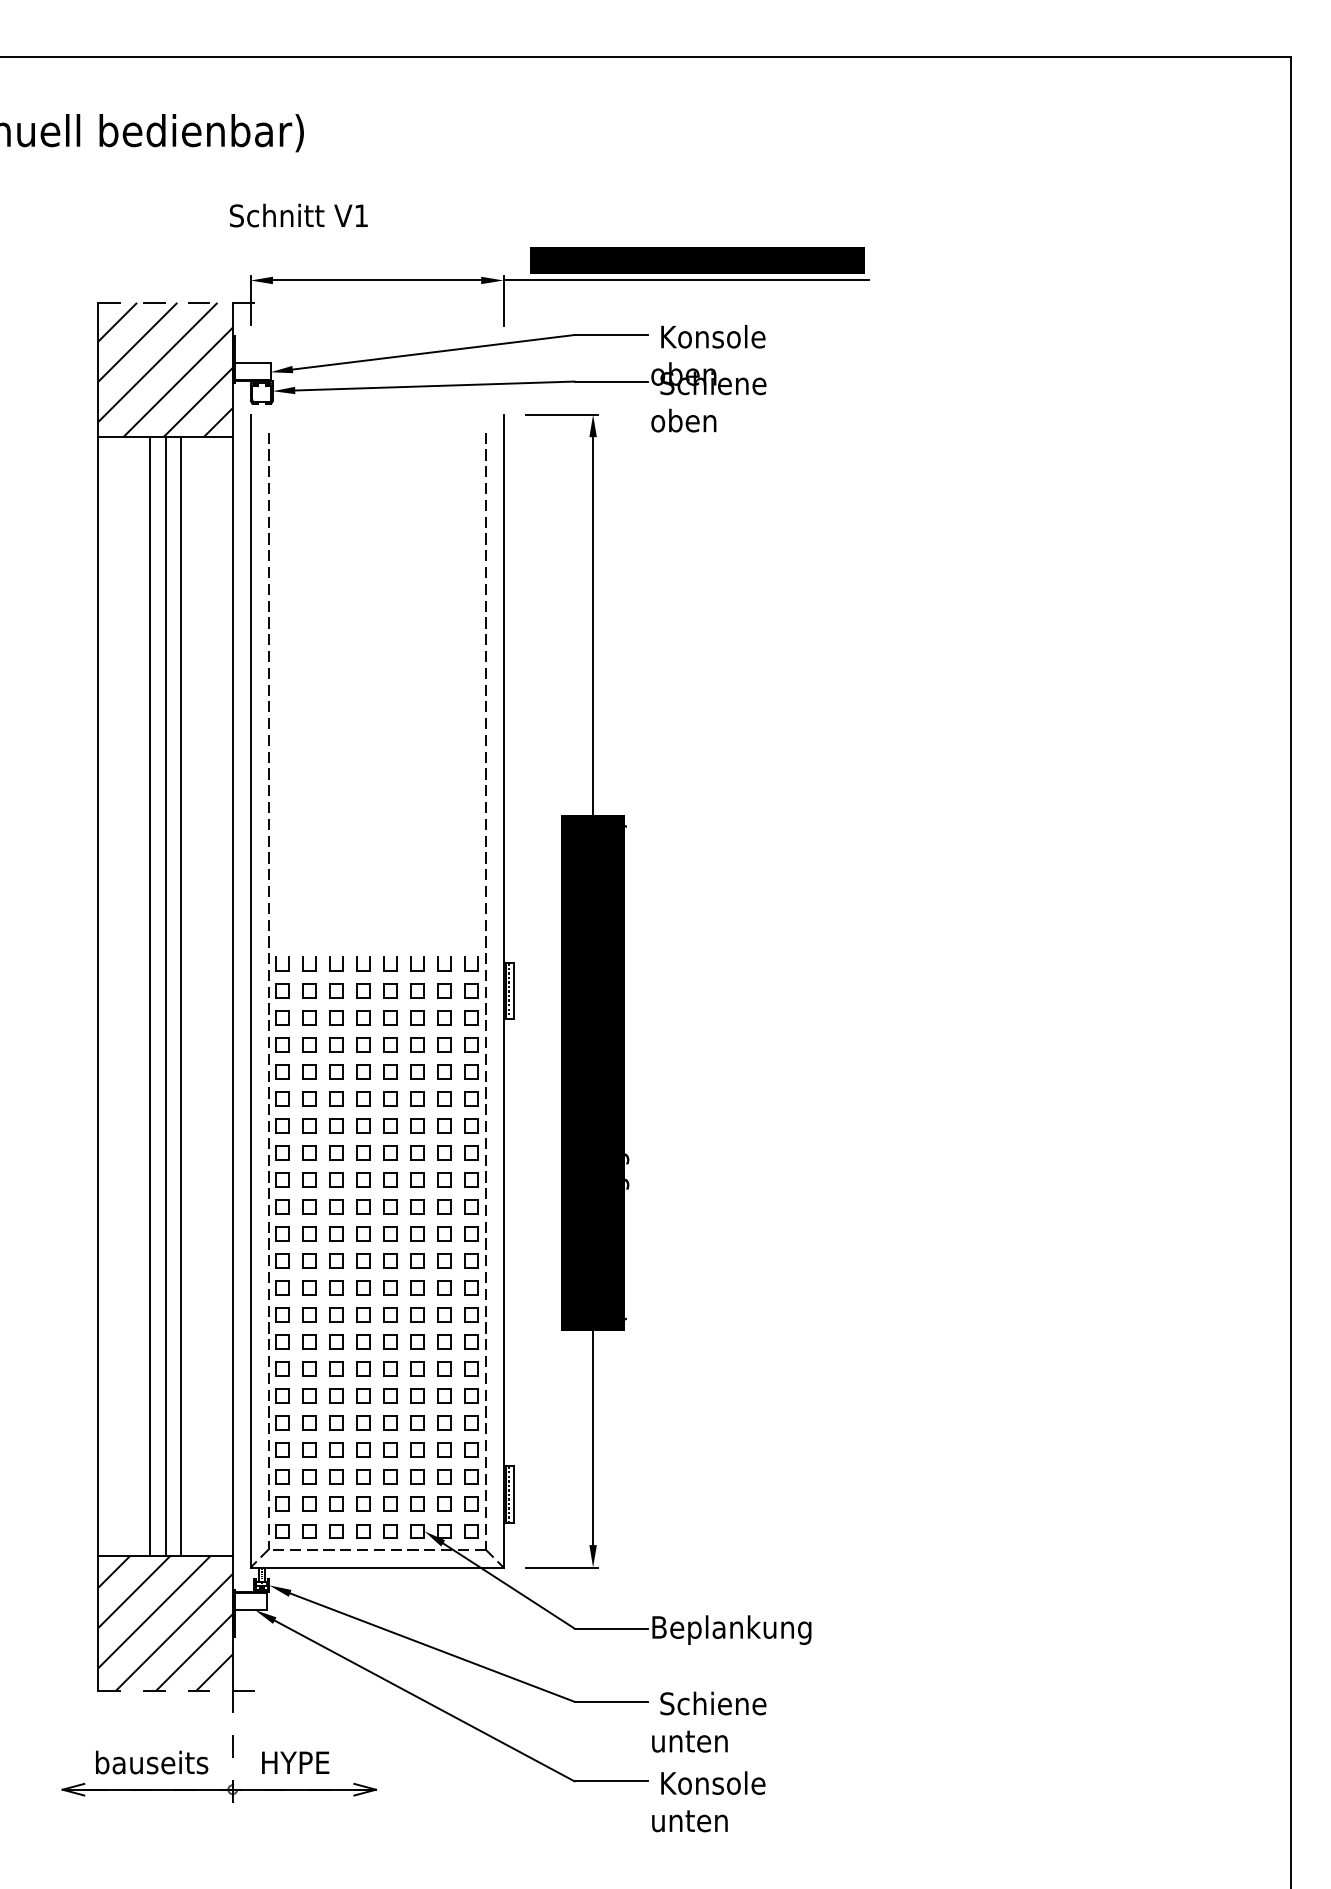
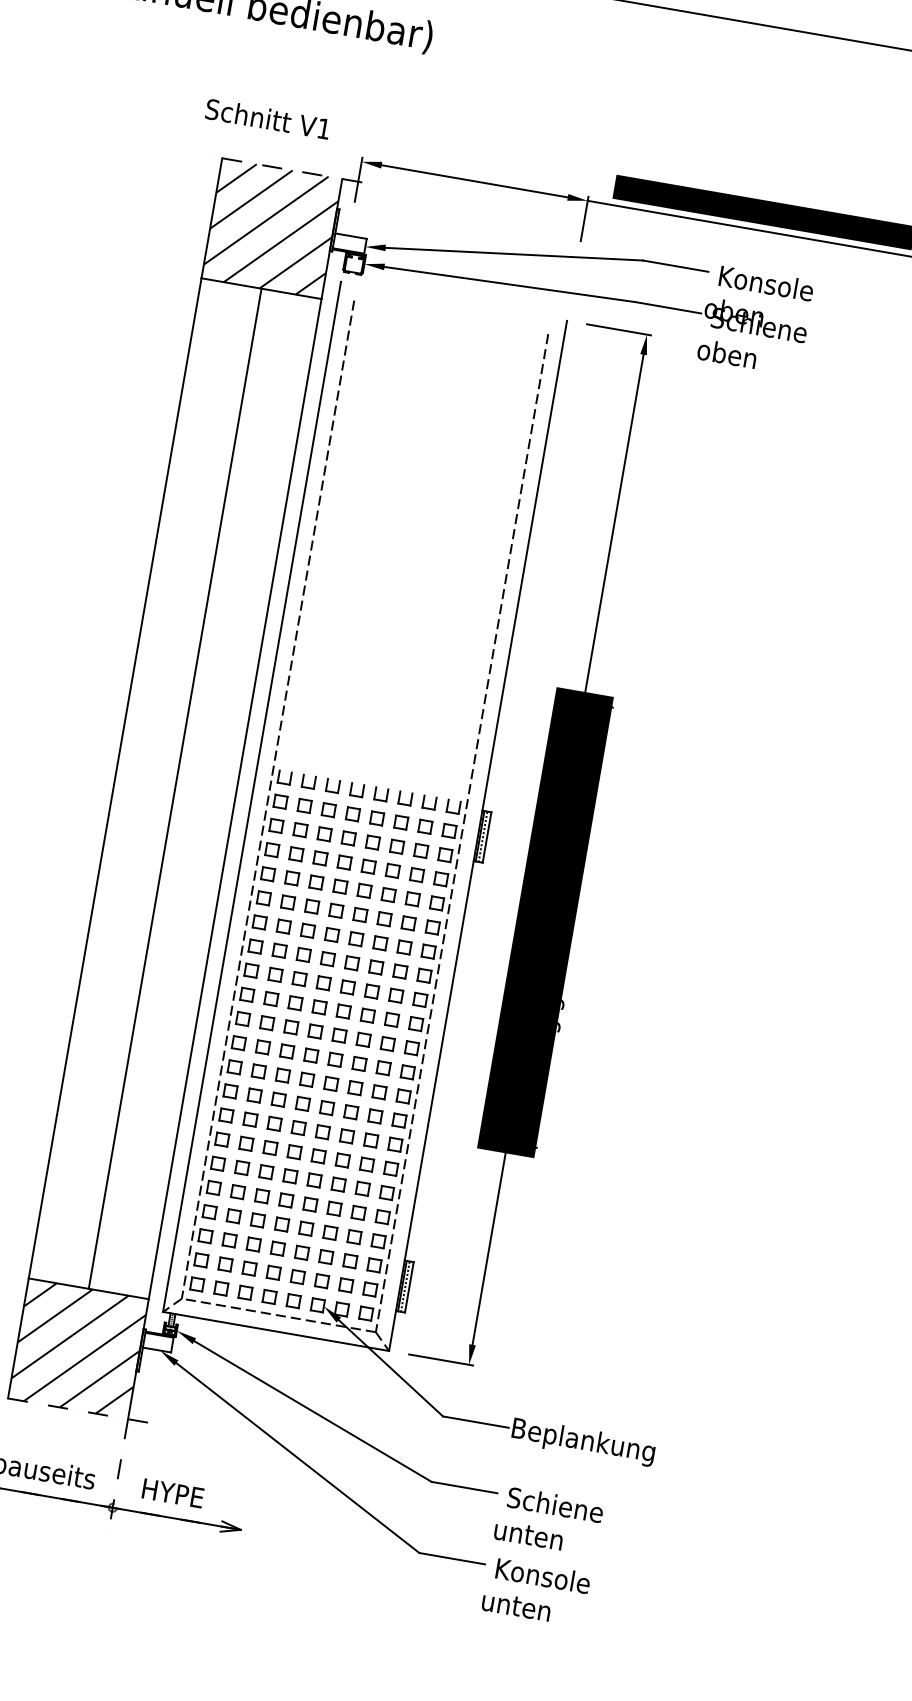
text: (298, 215) -> (267, 118), moved
line: (149, 996) -> (160, 786), removed
line: (181, 996) -> (189, 790), removed

